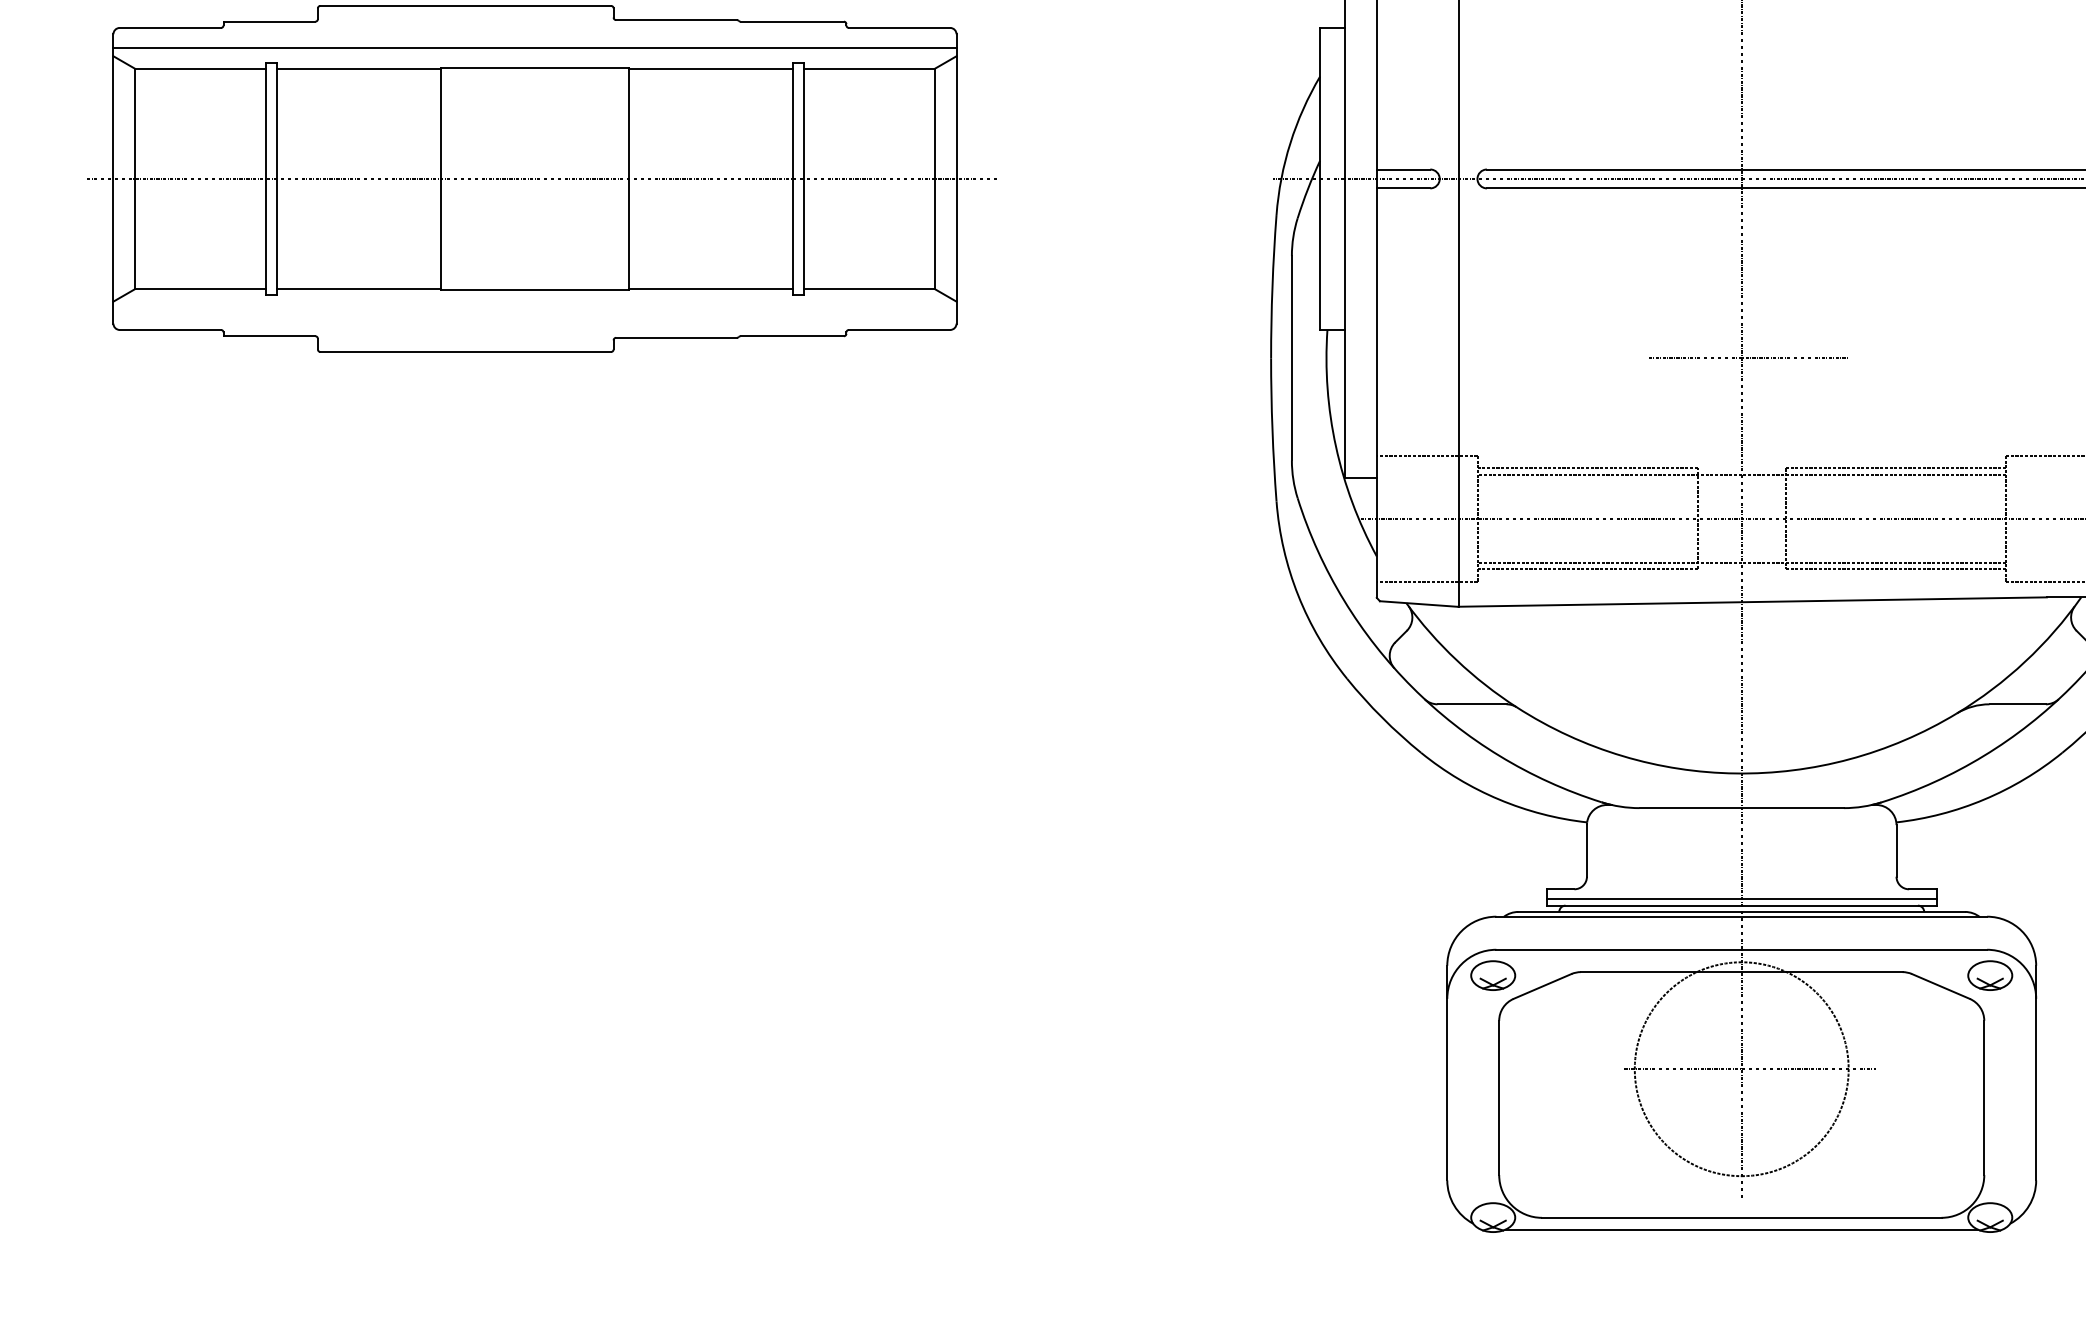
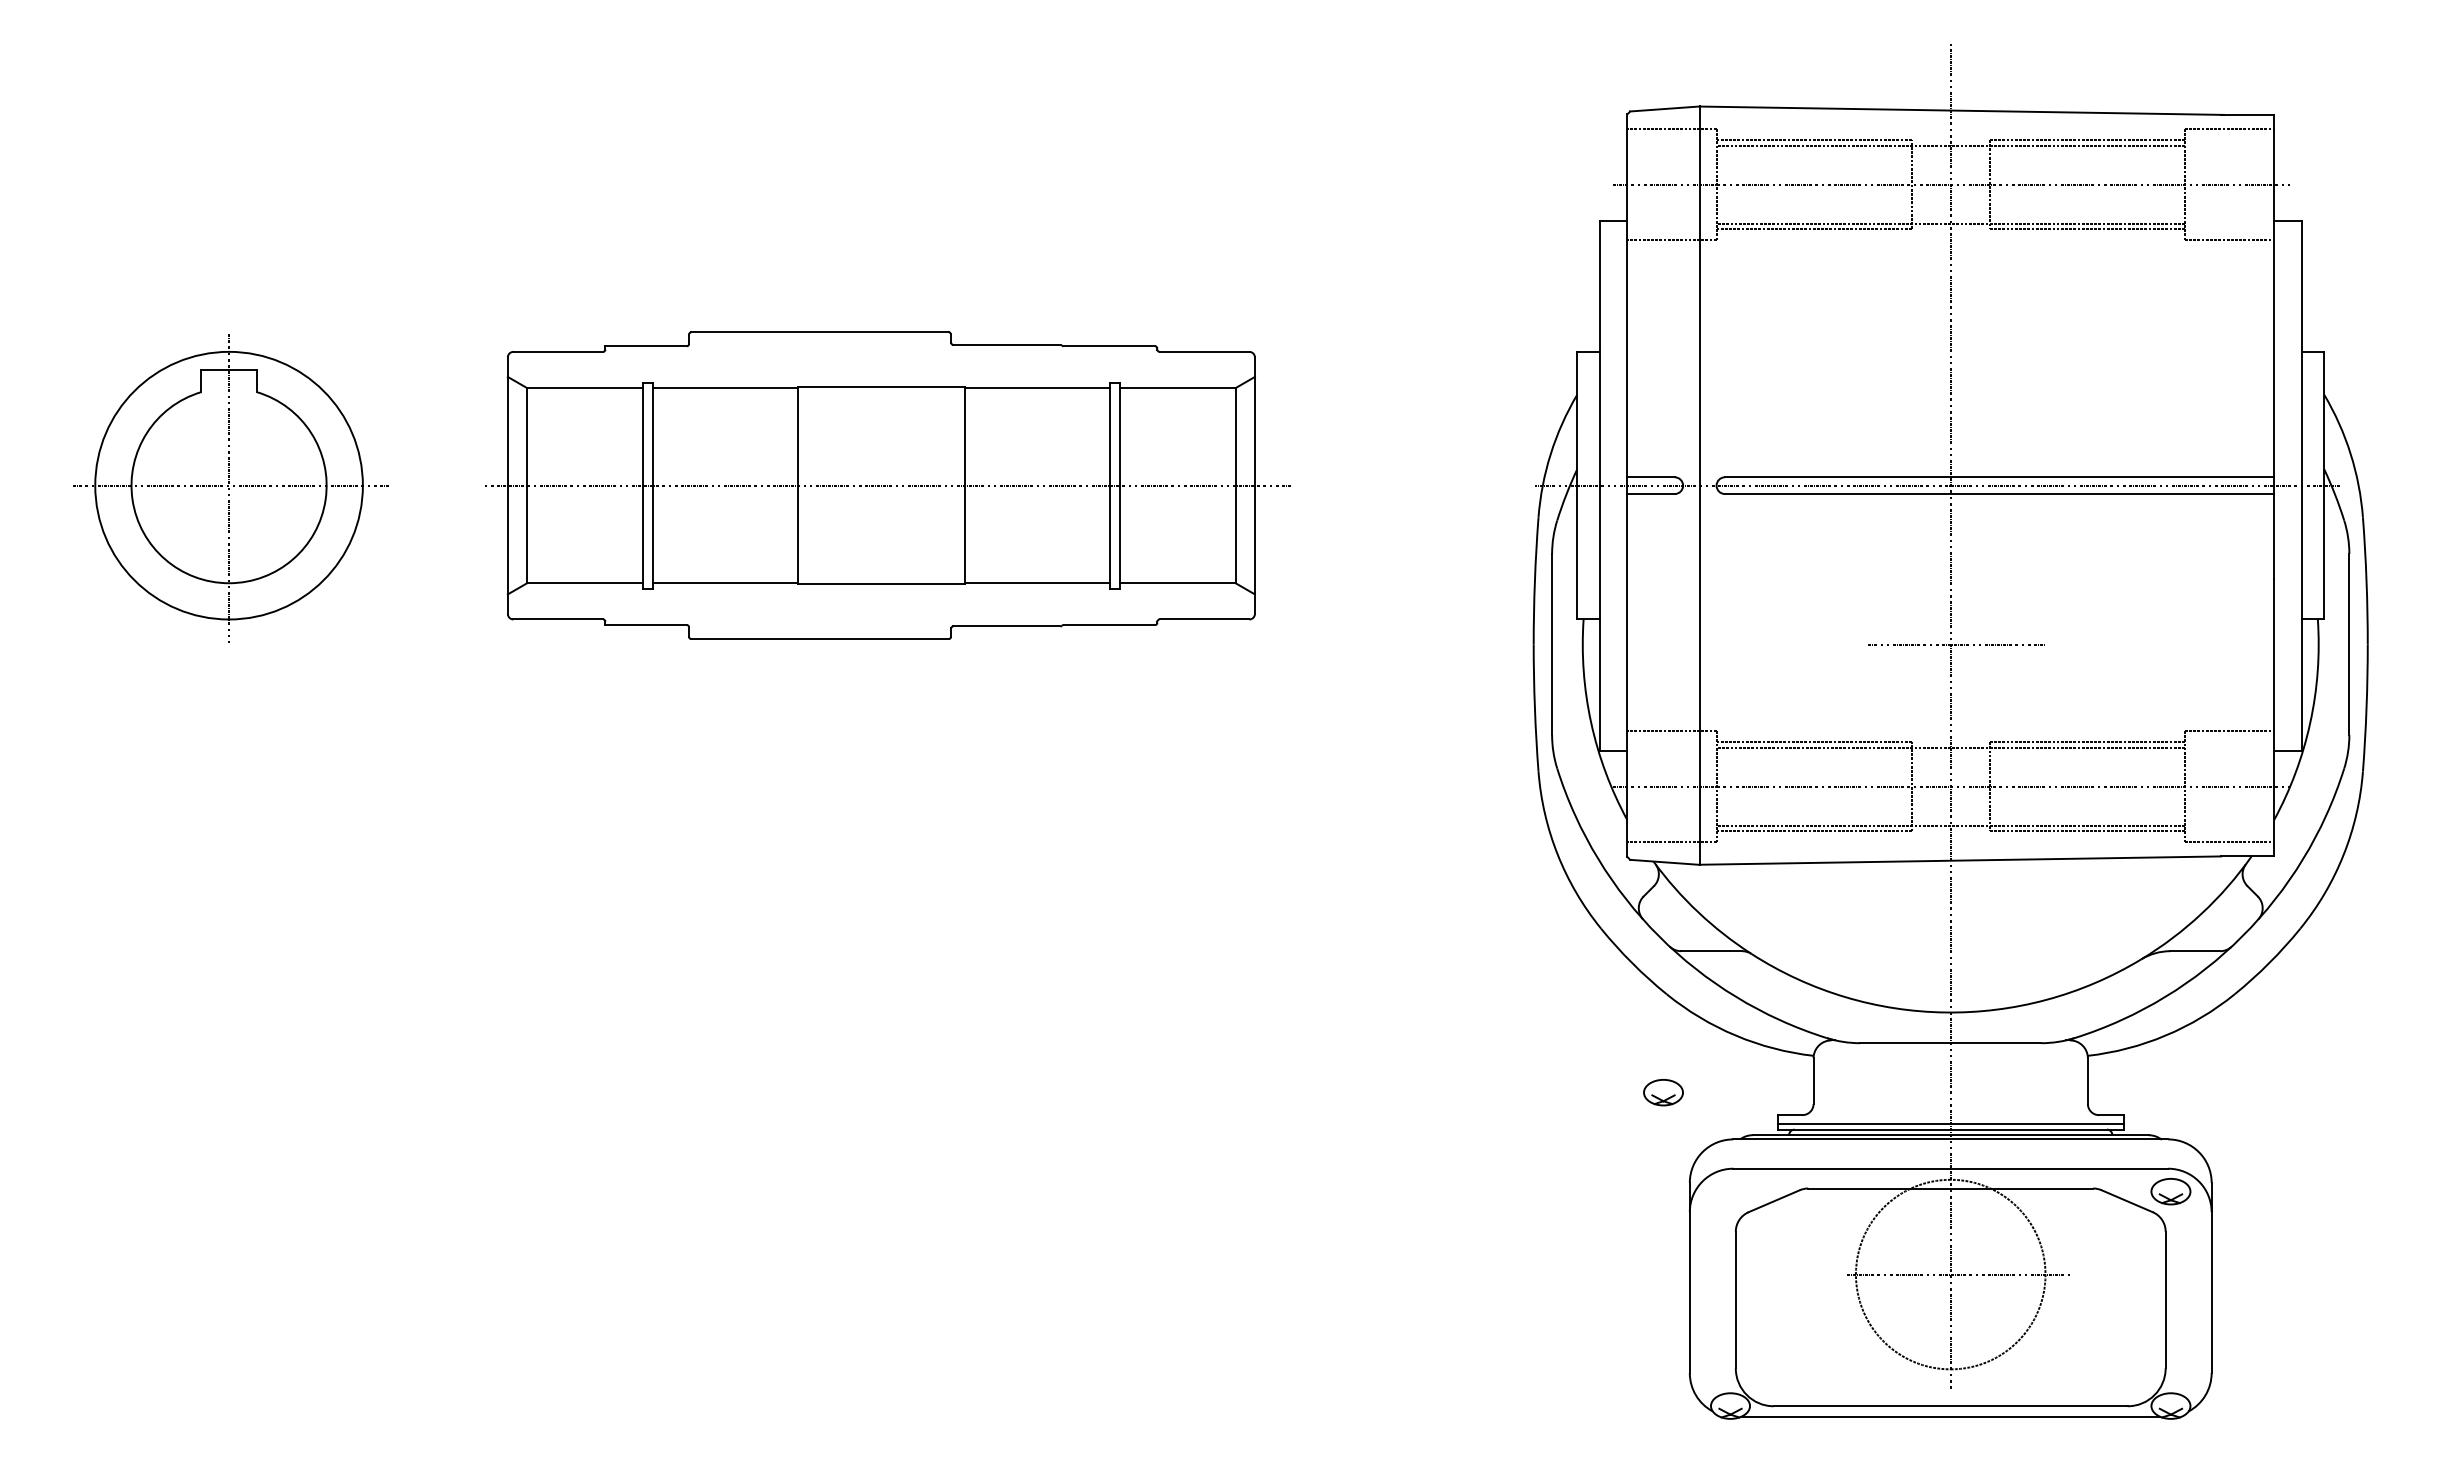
line: (533, 47) -> (880, 369), removed
part: (1493, 975) -> (1663, 1092), moved

